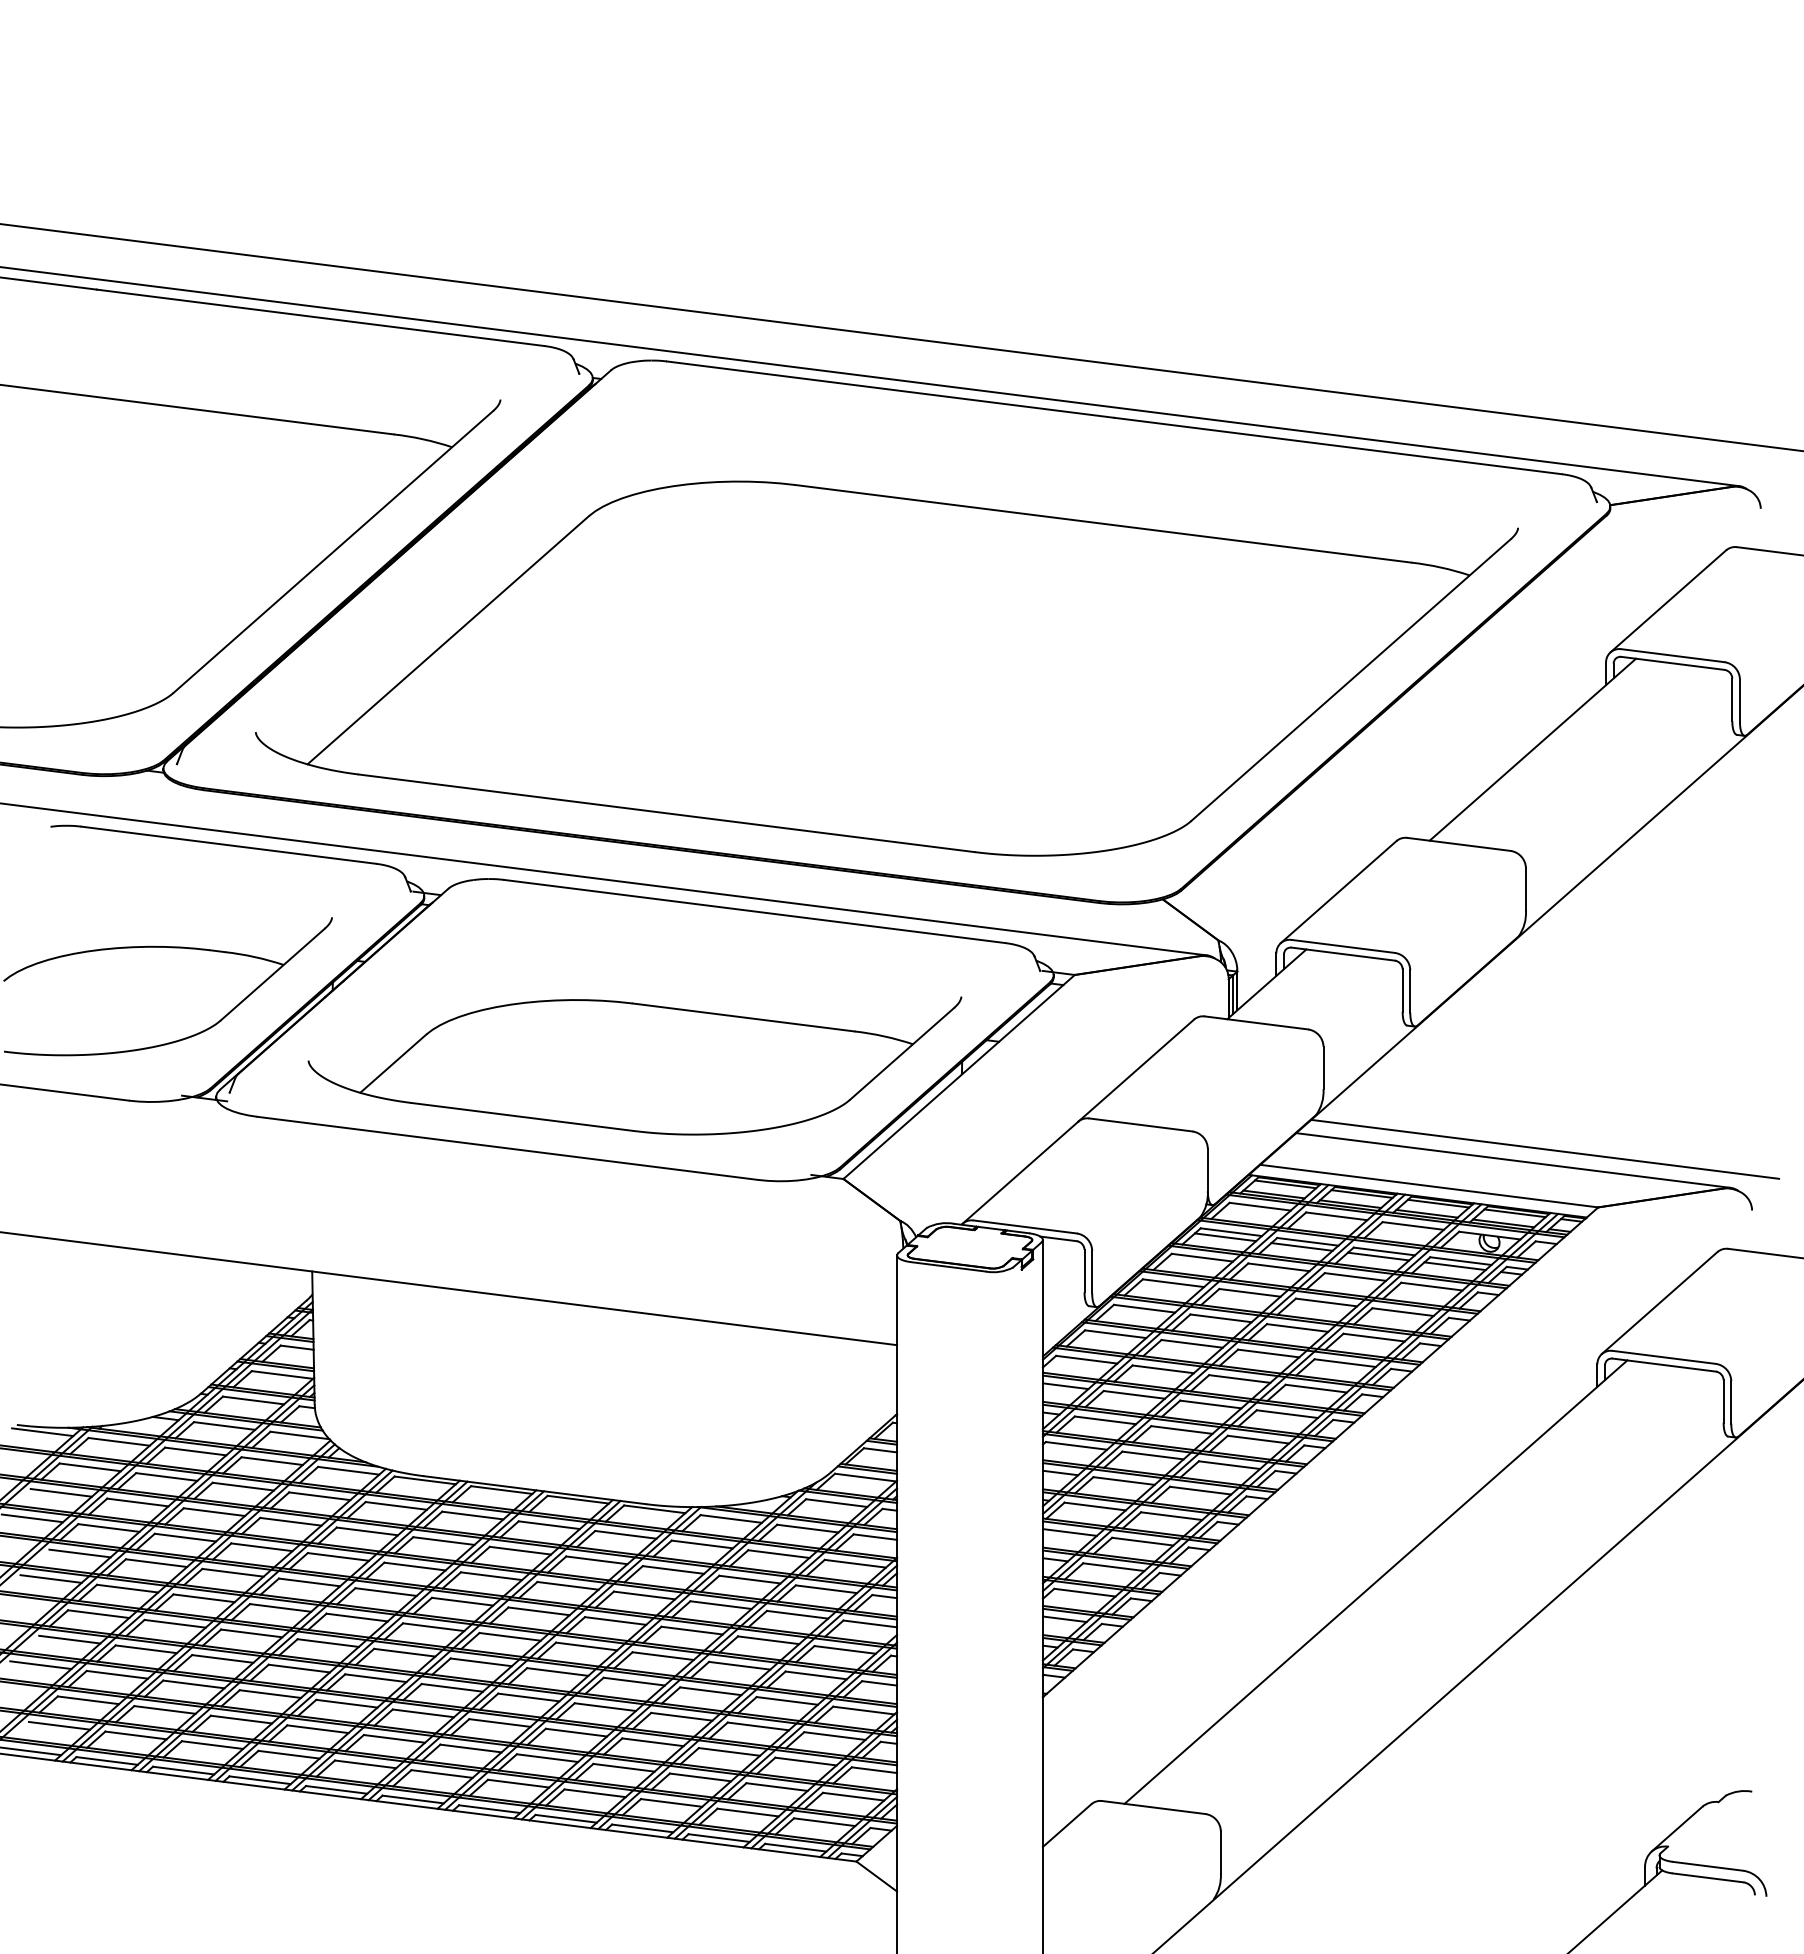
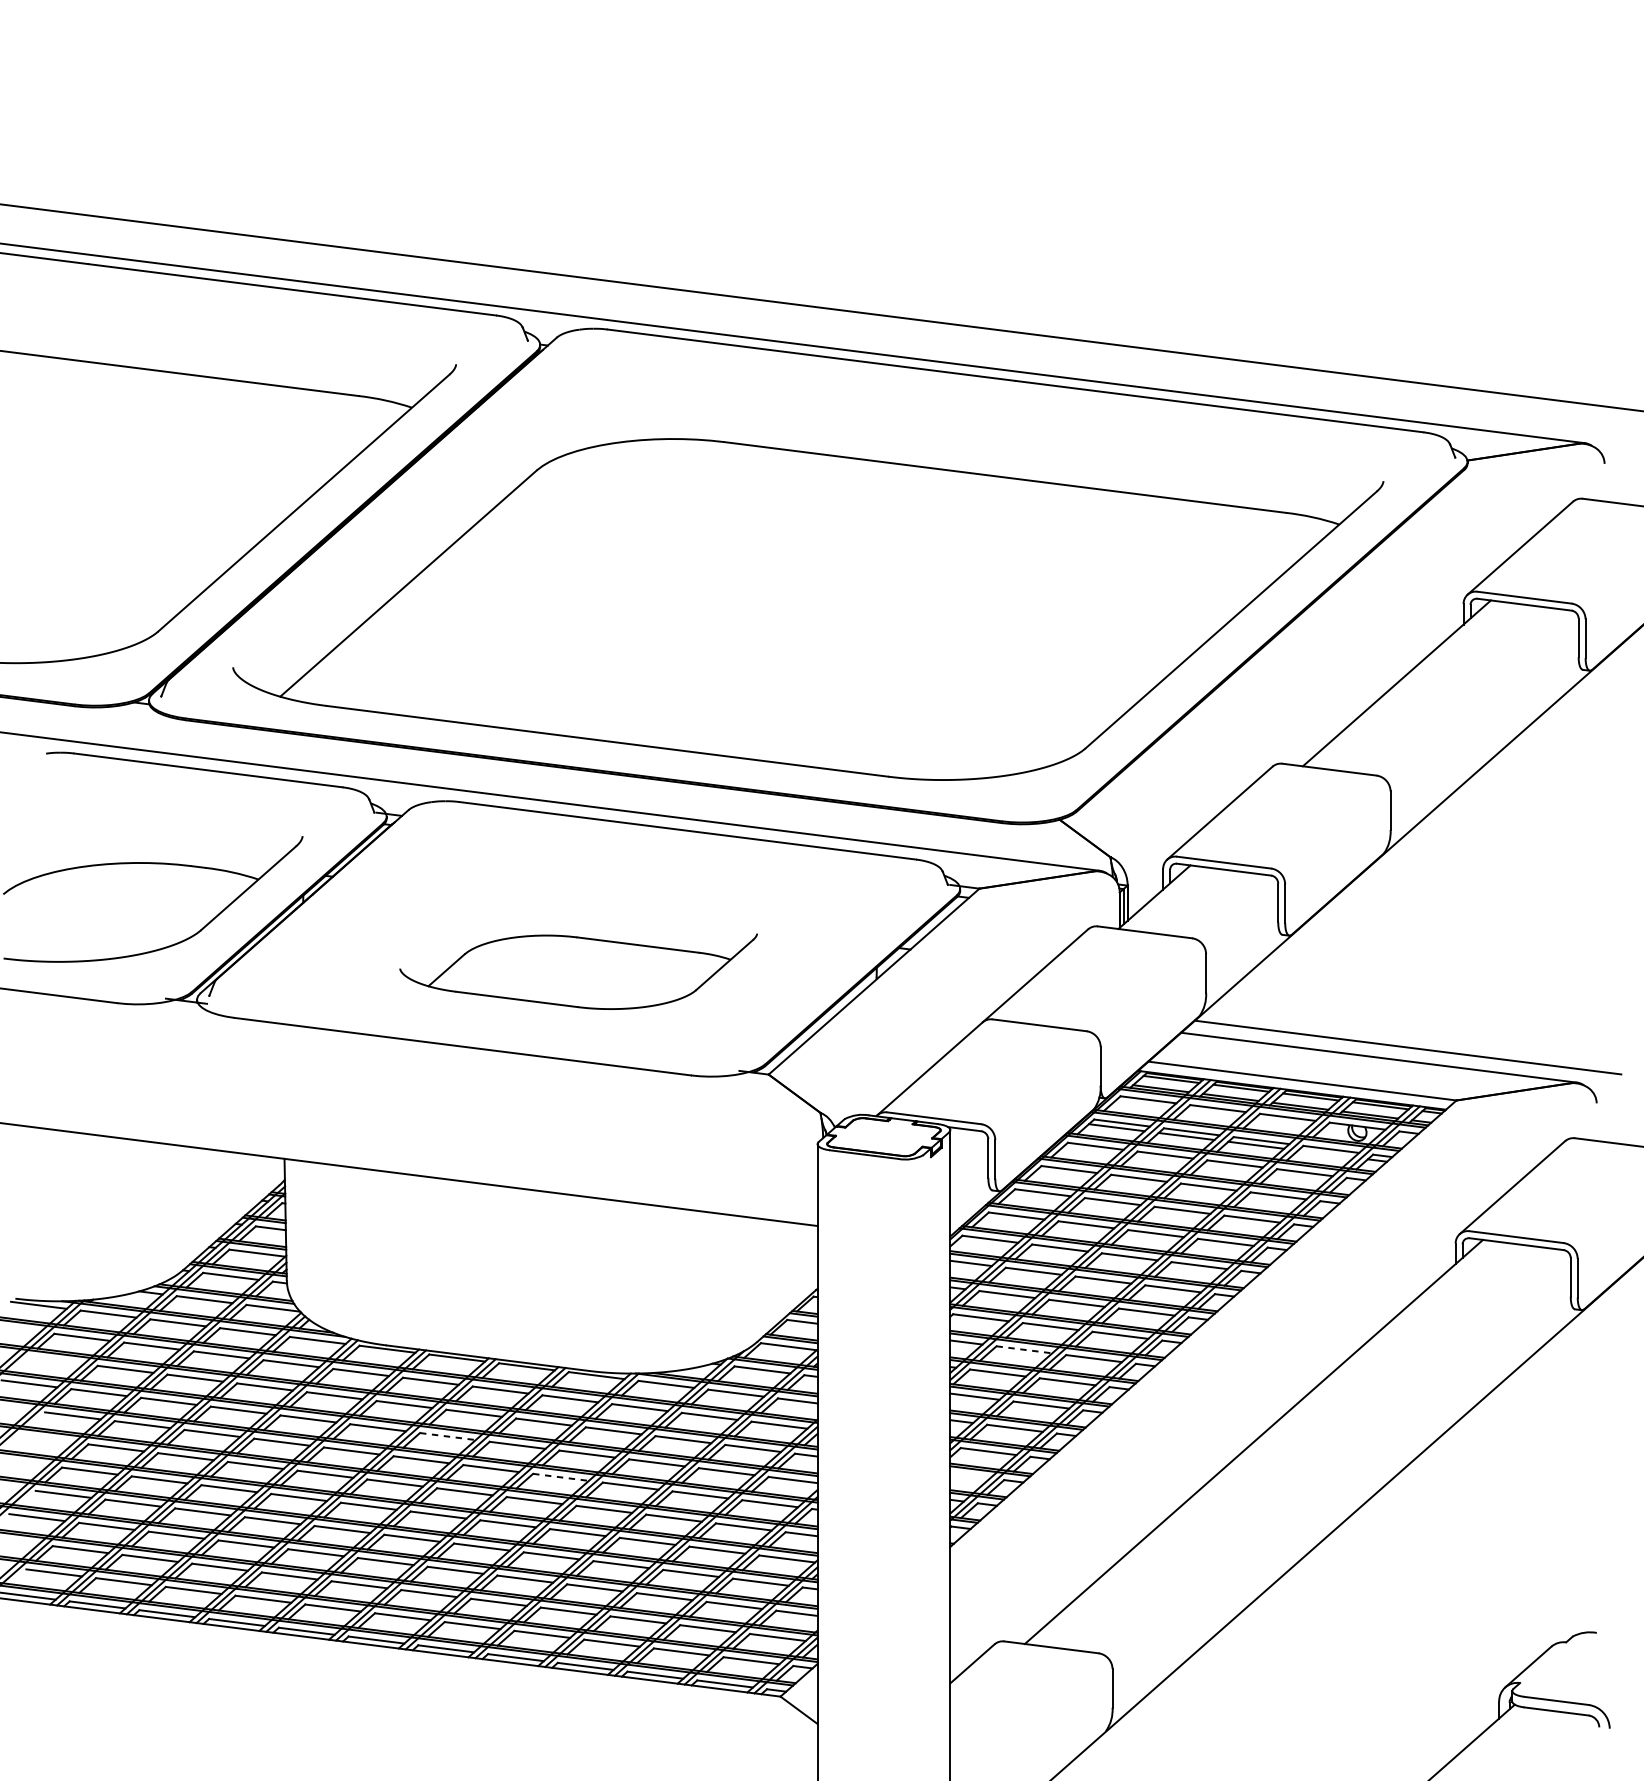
part: (634, 1065) -> (578, 971), size x0.6
line: (1454, 1266) -> (1325, 1154), removed
line: (1124, 1481) -> (1024, 1350), solid -> dashed
line: (60, 1492) -> (55, 1360), removed
line: (491, 1576) -> (447, 1436), solid -> dashed
line: (50, 1578) -> (46, 1438), removed
line: (1064, 1619) -> (970, 1476), removed
line: (615, 1620) -> (560, 1476), solid -> dashed

